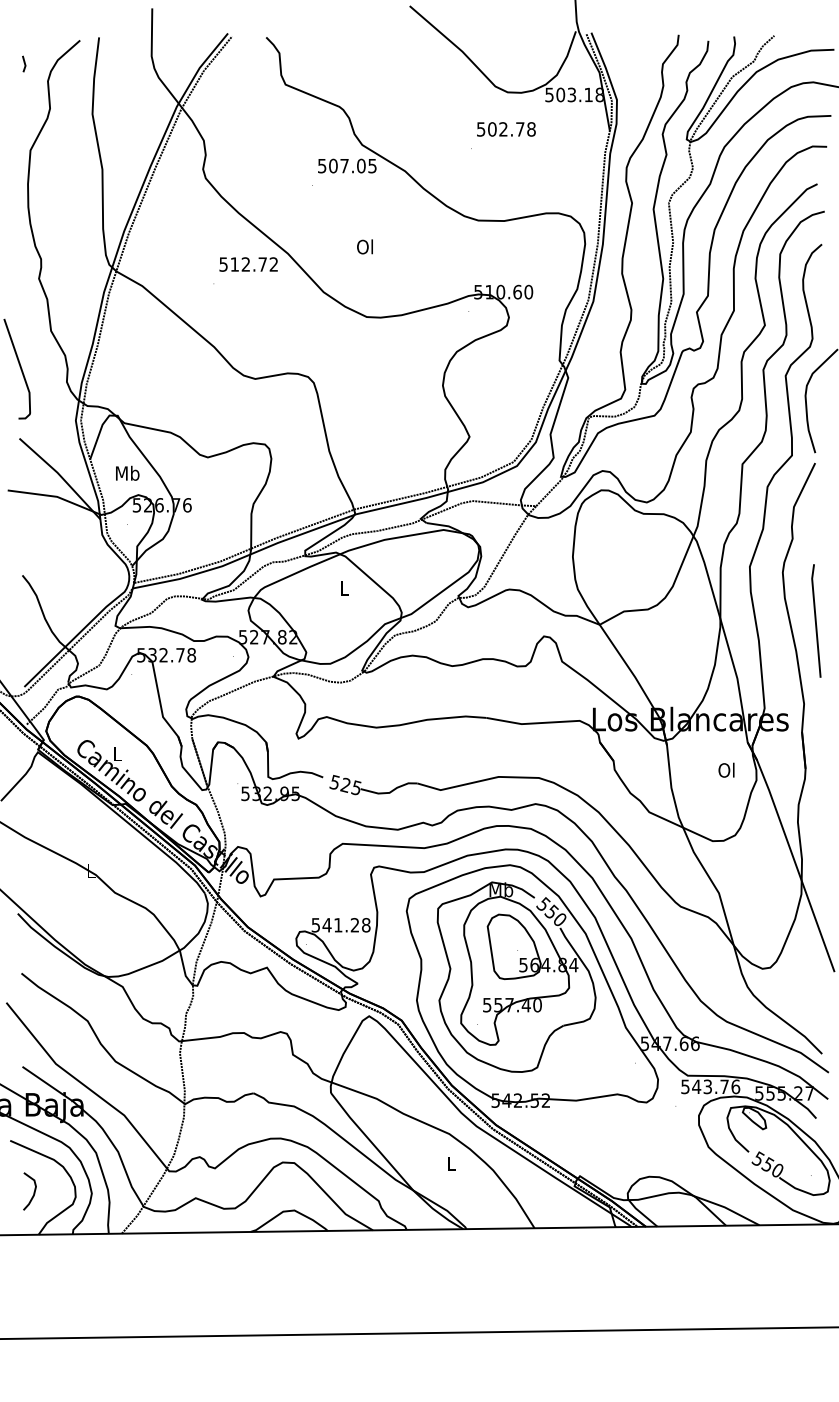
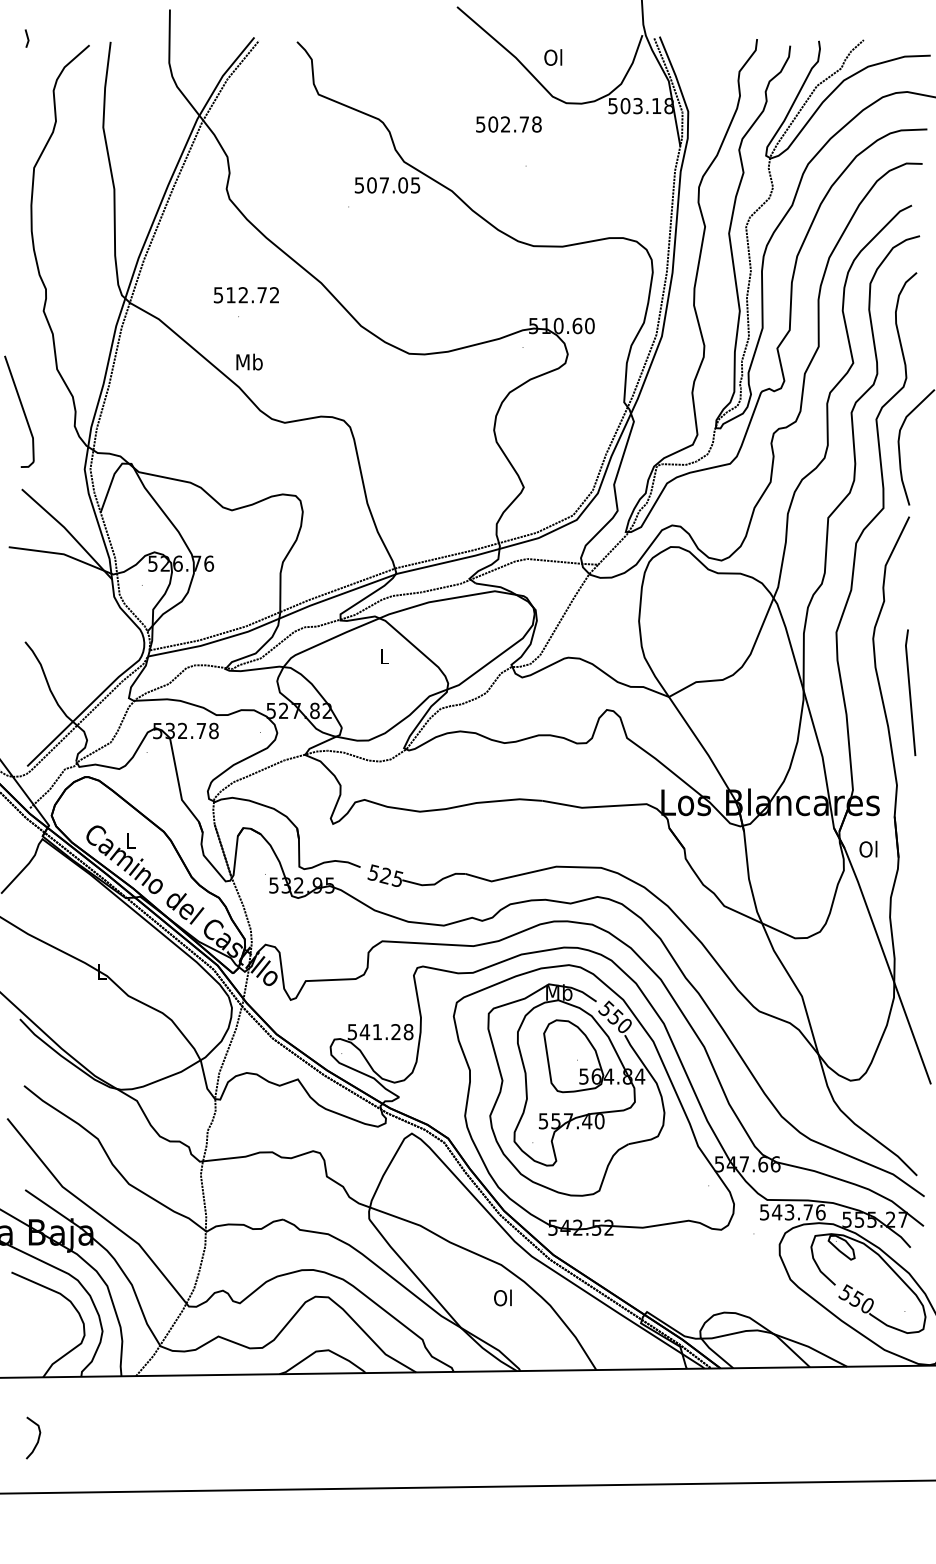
line: (23, 63) -> (26, 37), moved
text: (506, 129) -> (508, 124), moved
text: (365, 246) -> (553, 57), moved
text: (247, 264) -> (245, 295), moved
text: (127, 472) -> (249, 361), moved
text: (726, 769) -> (868, 848), moved
text: (450, 1163) -> (502, 1297), L -> Ol
curve: (33, 1192) -> (37, 1439), moved

